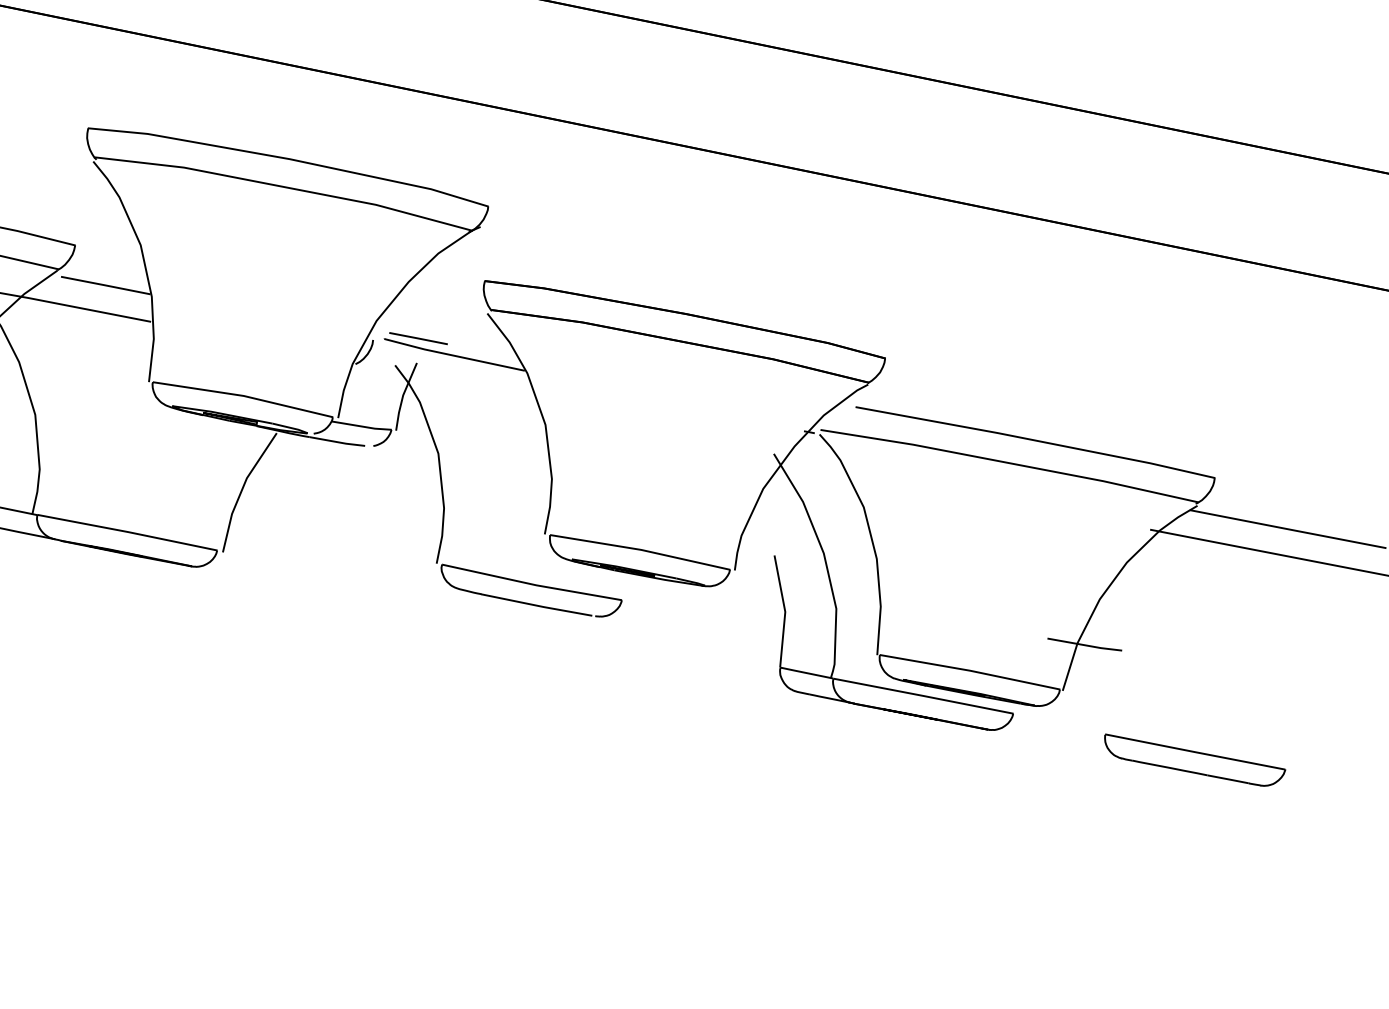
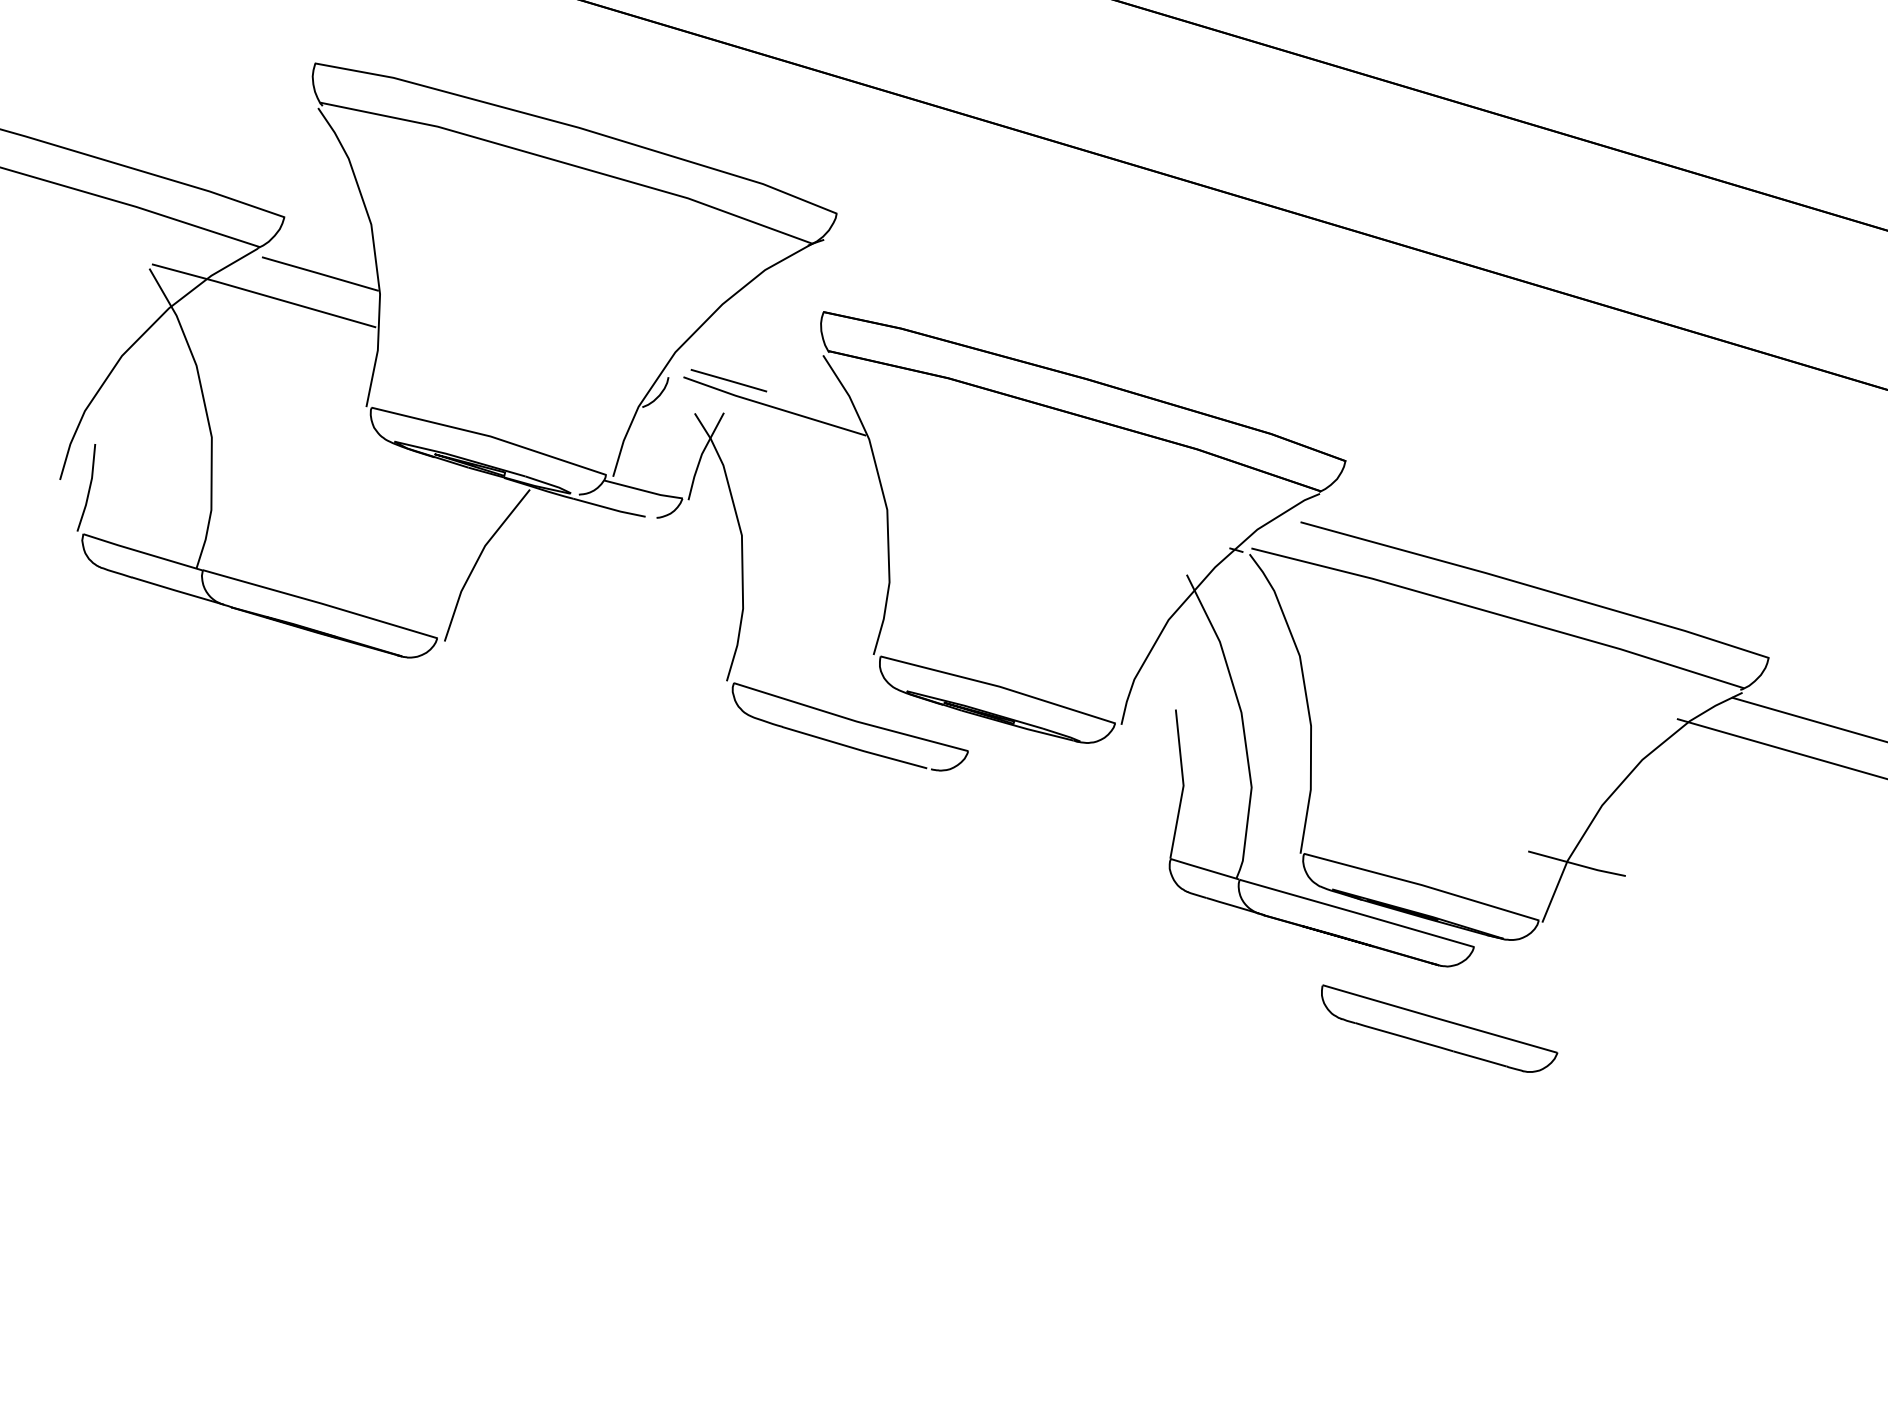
part: (1195, 759) -> (1439, 1028), moved

